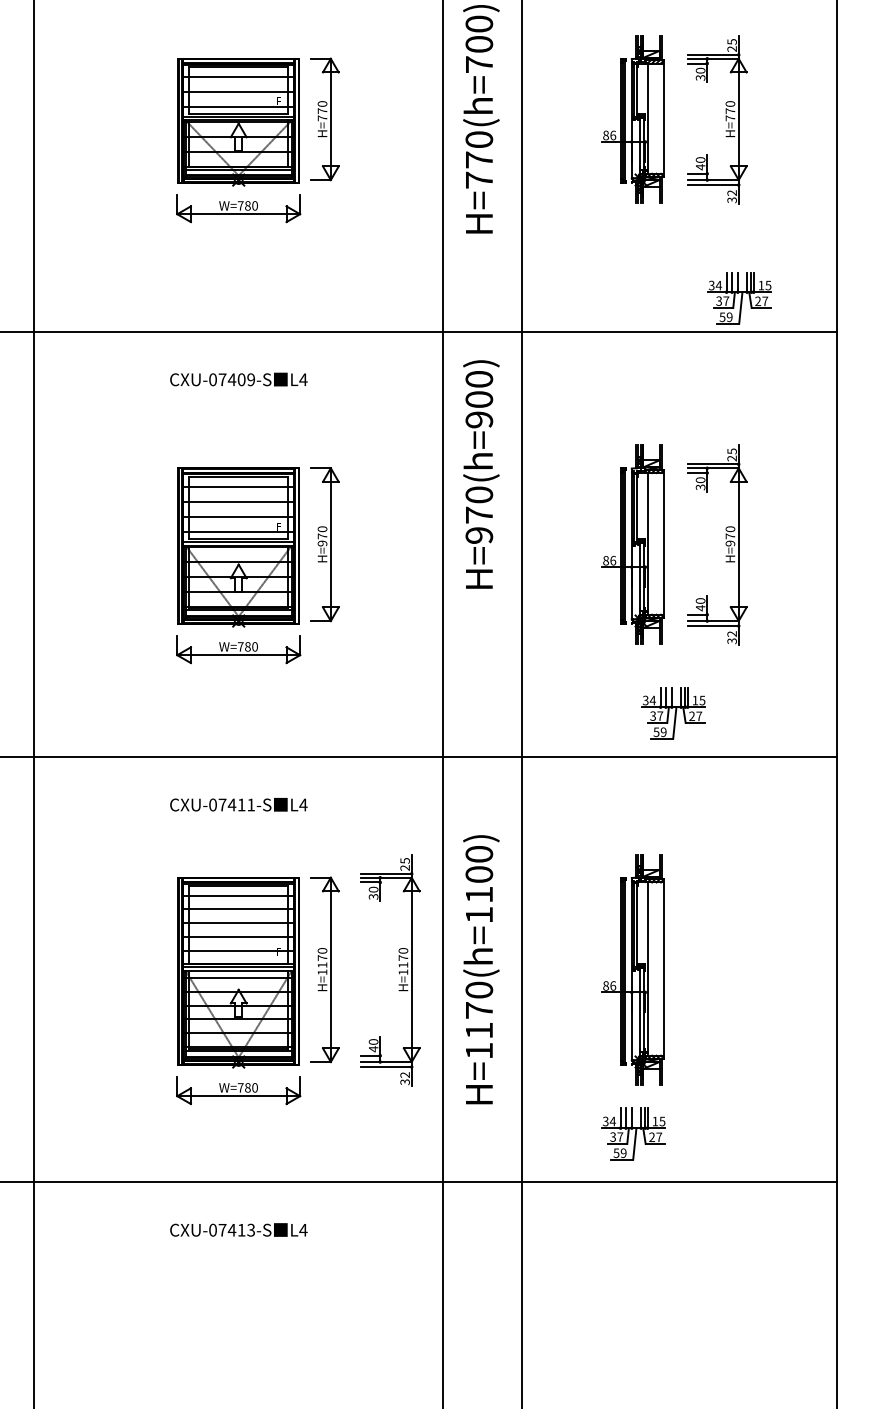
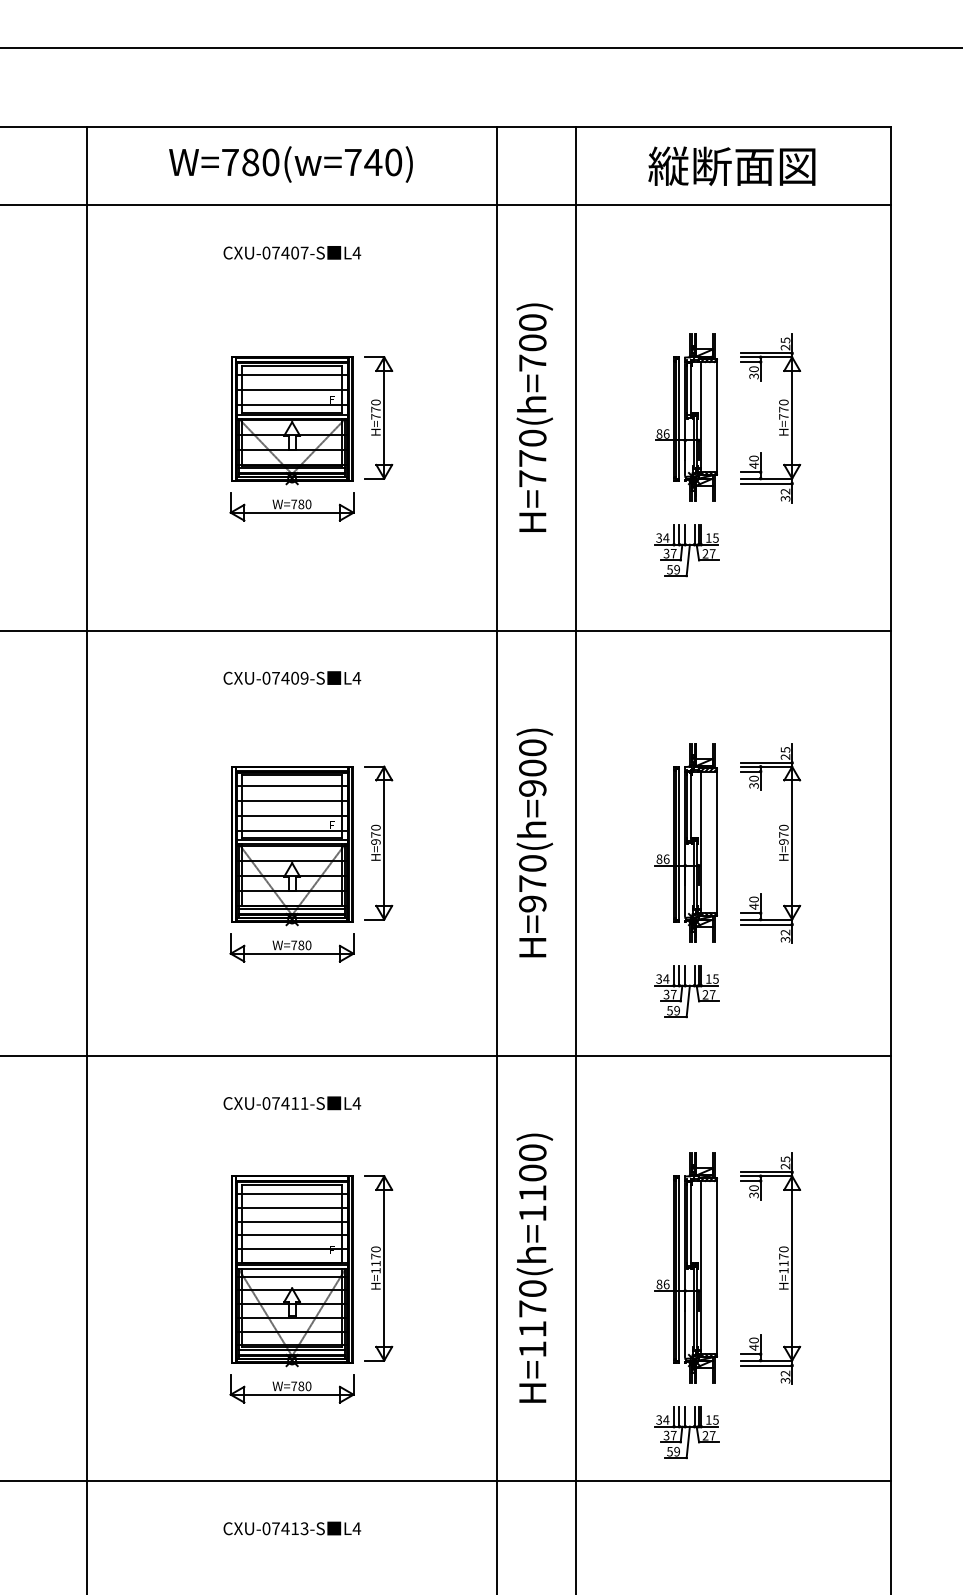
part: (739, 297) -> (686, 550), moved
text: (481, 473) -> (534, 842), moved
part: (673, 712) -> (686, 991), moved
part: (399, 971) -> (779, 1270), moved

